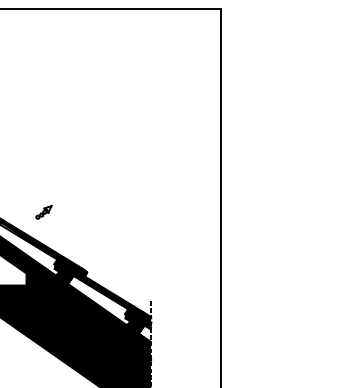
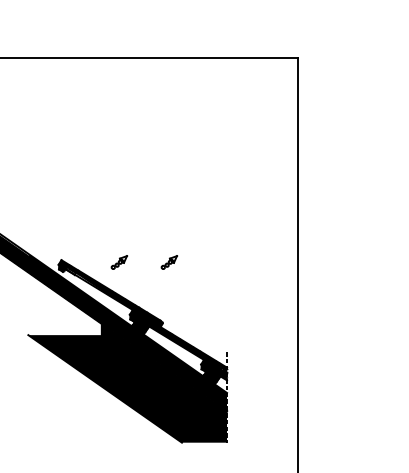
part: (92, 212) -> (168, 262), added

